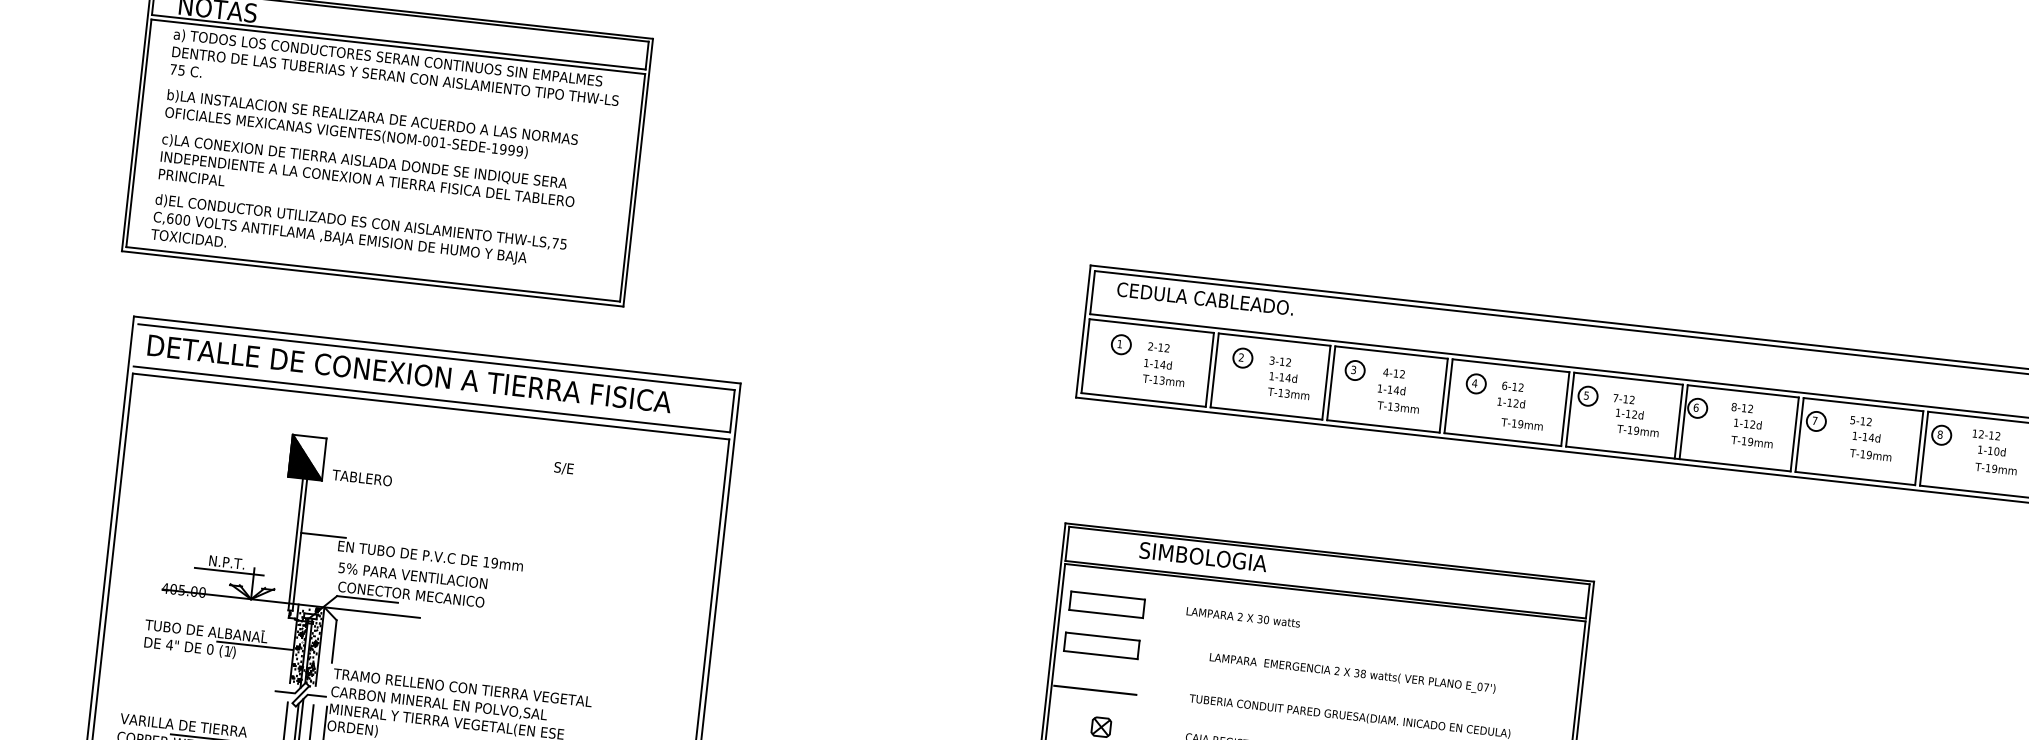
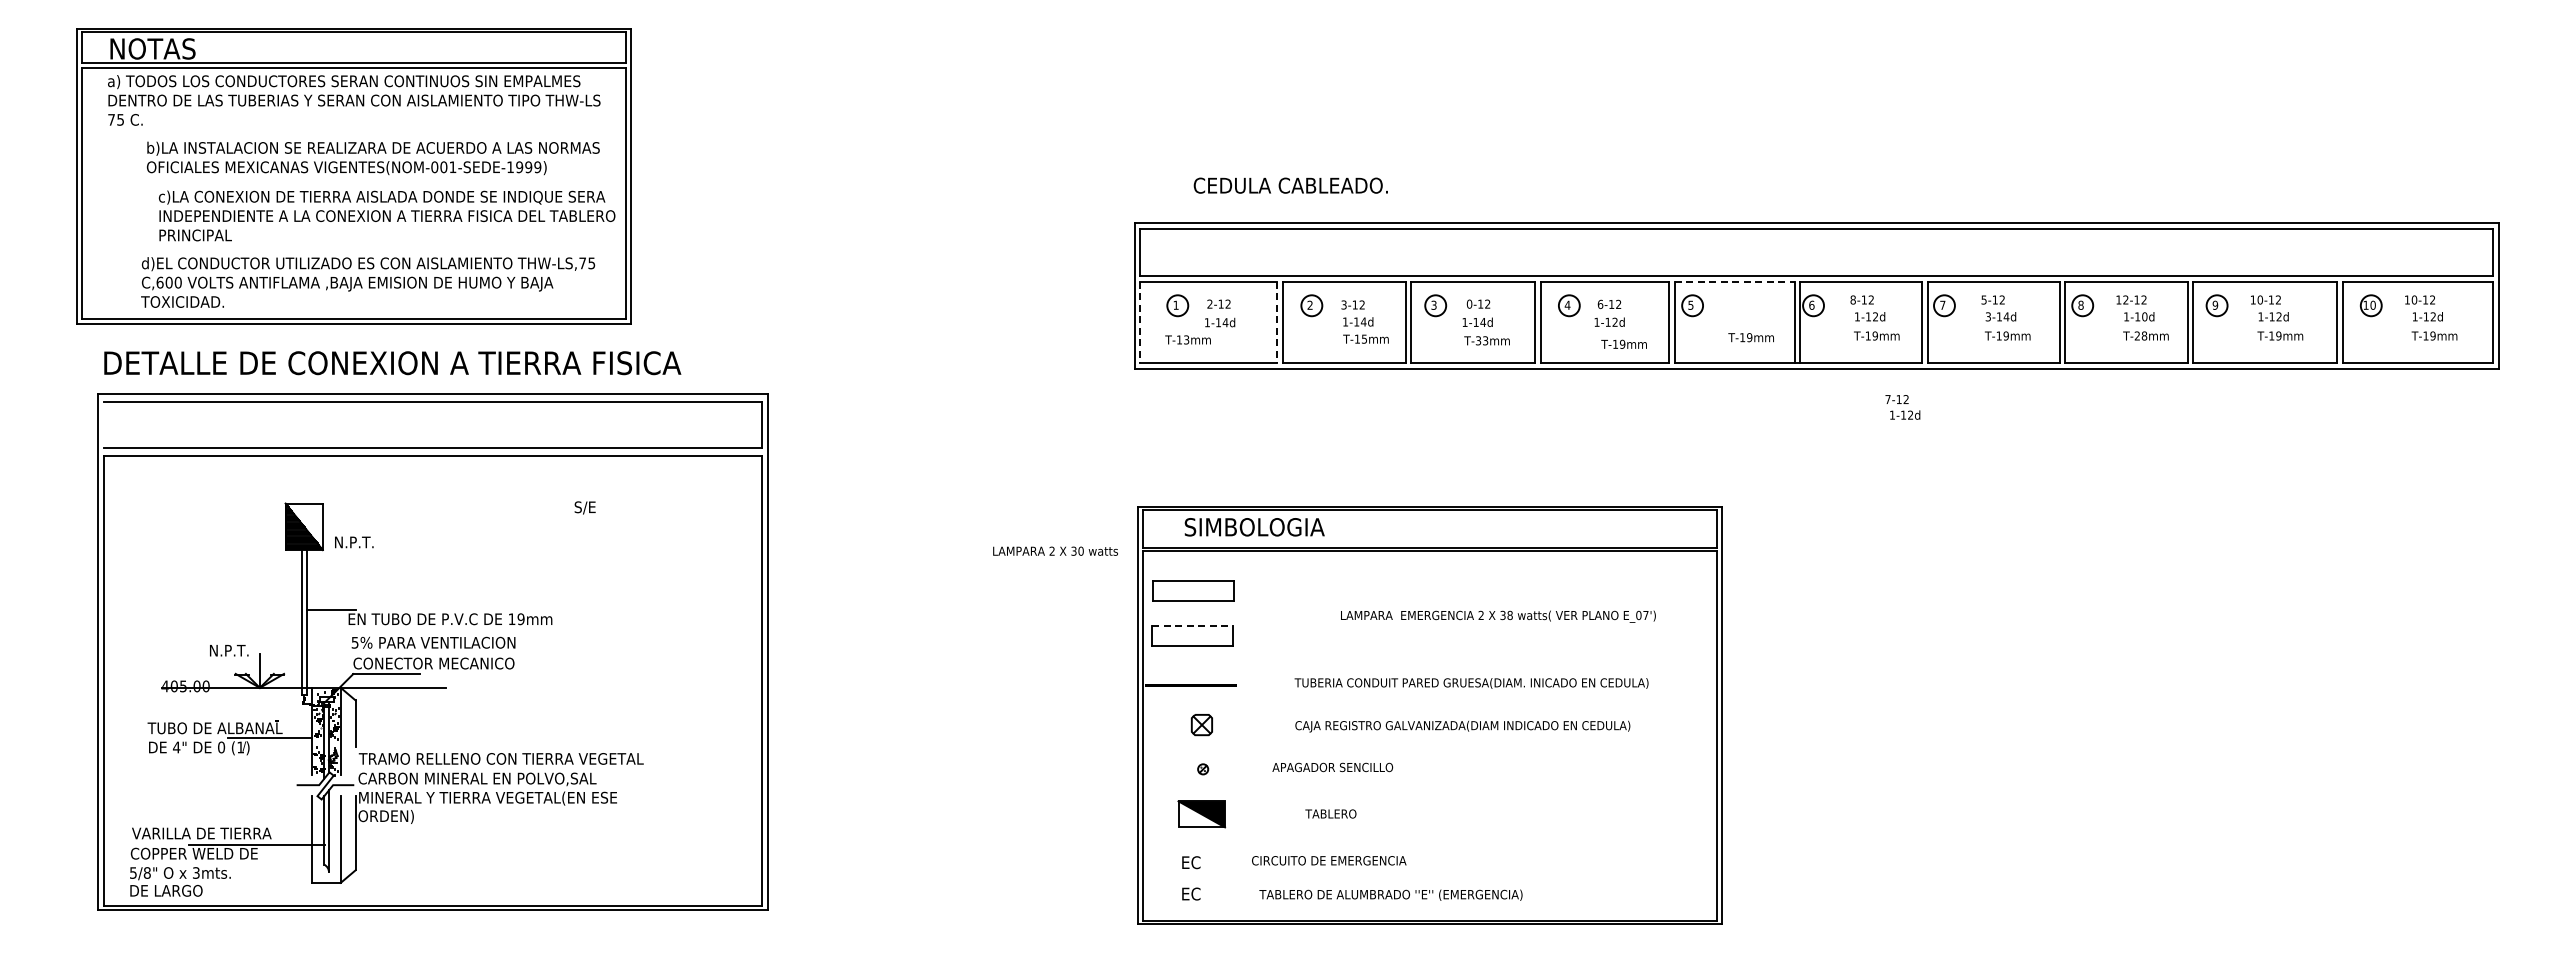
text: (371, 126) -> (373, 158), moved
text: (366, 178) -> (386, 215), moved
text: (359, 239) -> (368, 282), moved
text: (1205, 298) -> (1290, 185), moved
line: (1085, 356) -> (1140, 322), solid -> dashed
line: (1210, 369) -> (1277, 322), solid -> dashed
text: (1386, 371) -> (1469, 303), 4-12 -> 0-12
text: (409, 374) -> (392, 363), moved
line: (1628, 378) -> (1734, 281), solid -> dashed
text: (1163, 380) -> (1187, 339), moved
text: (1287, 393) -> (1364, 338), T-13mm -> T-15mm
text: (1390, 406) -> (1478, 340), T-13mm -> T-33mm
text: (1628, 406) -> (1902, 407), moved
text: (1854, 435) -> (1987, 316), 1-14d -> 3-14d
text: (1991, 468) -> (2140, 335), T-19mm -> T-28mm
text: (362, 478) -> (366, 542), TABLERO -> N.P.T.
text: (1203, 557) -> (1254, 527), moved
line: (228, 571) -> (232, 660), removed
text: (1243, 616) -> (1055, 550), moved
line: (1102, 636) -> (1192, 626), solid -> dashed
text: (1352, 673) -> (1498, 616), moved

